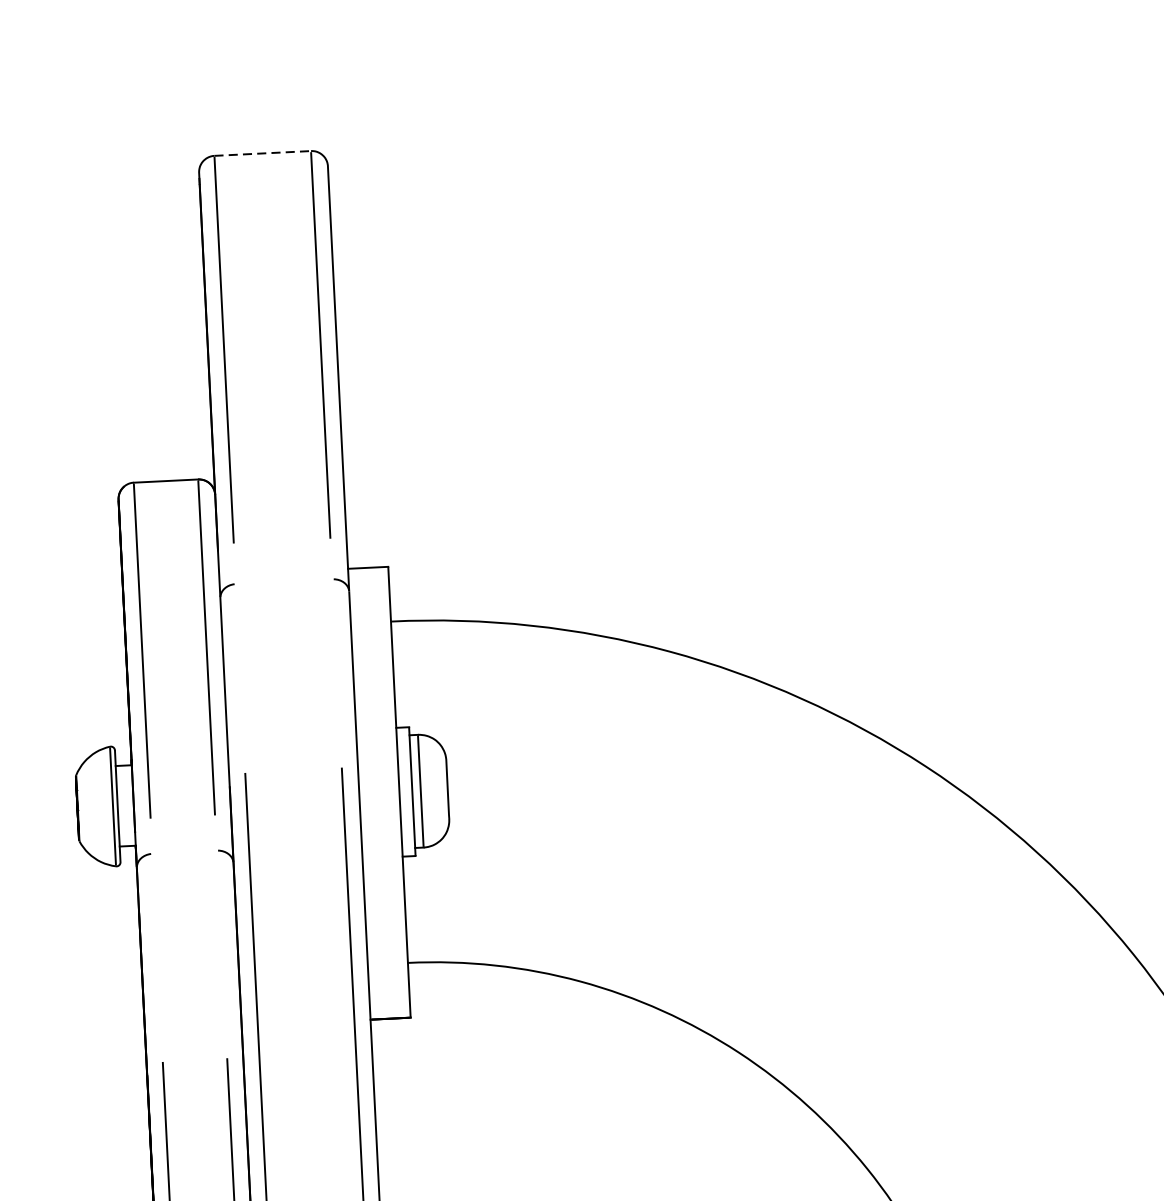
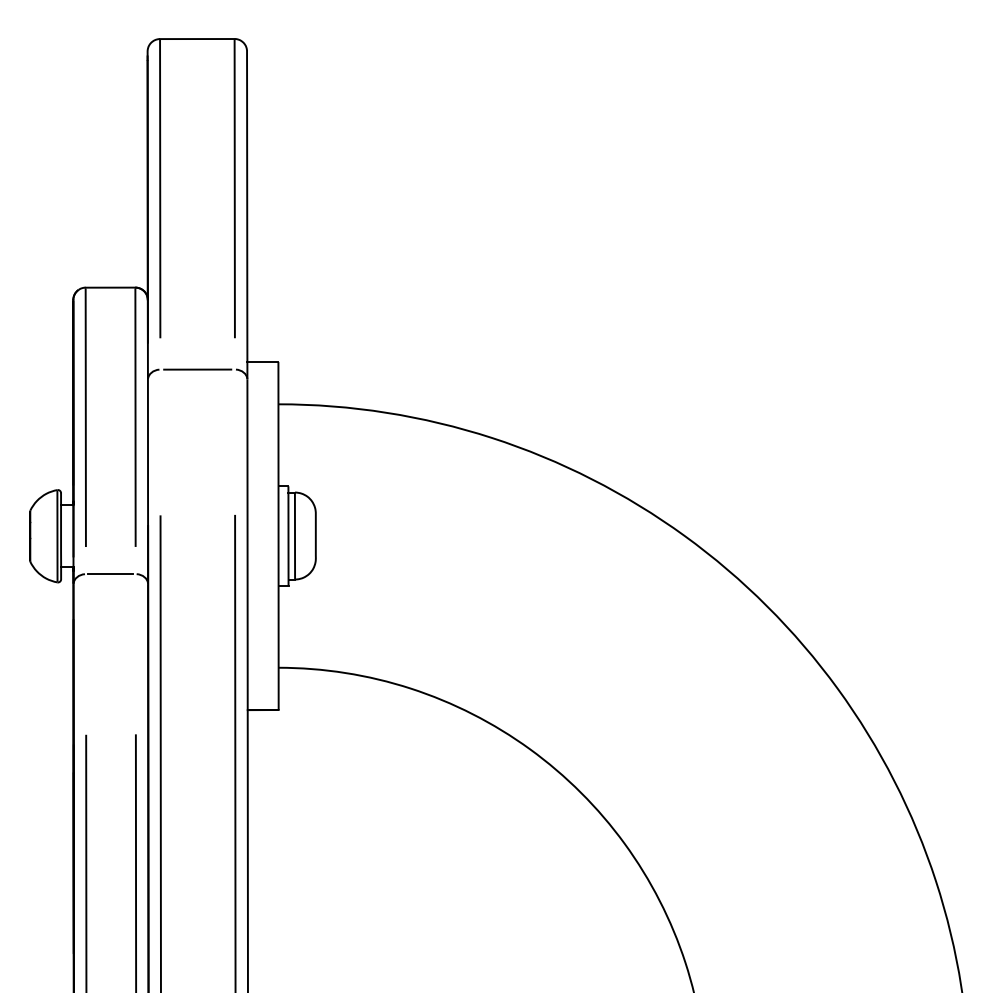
line: (262, 154) -> (197, 39), dashed -> solid
line: (283, 581) -> (197, 369), added
line: (184, 852) -> (110, 574), added

